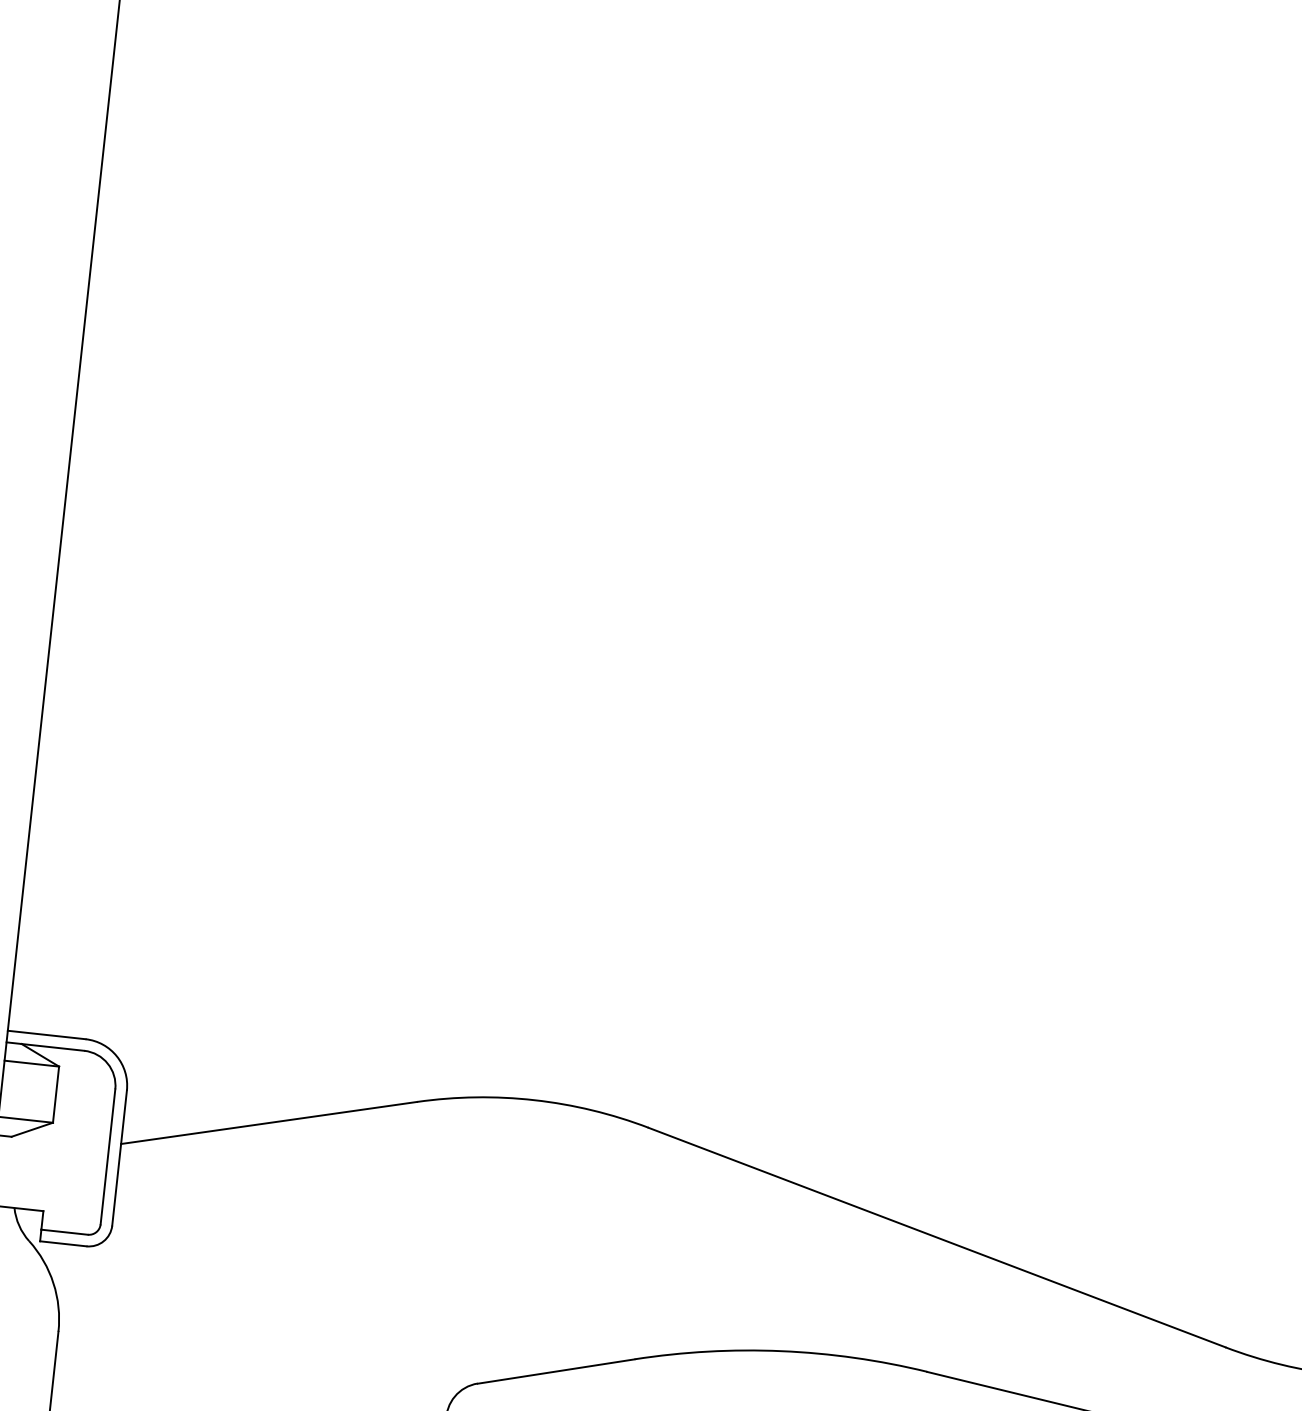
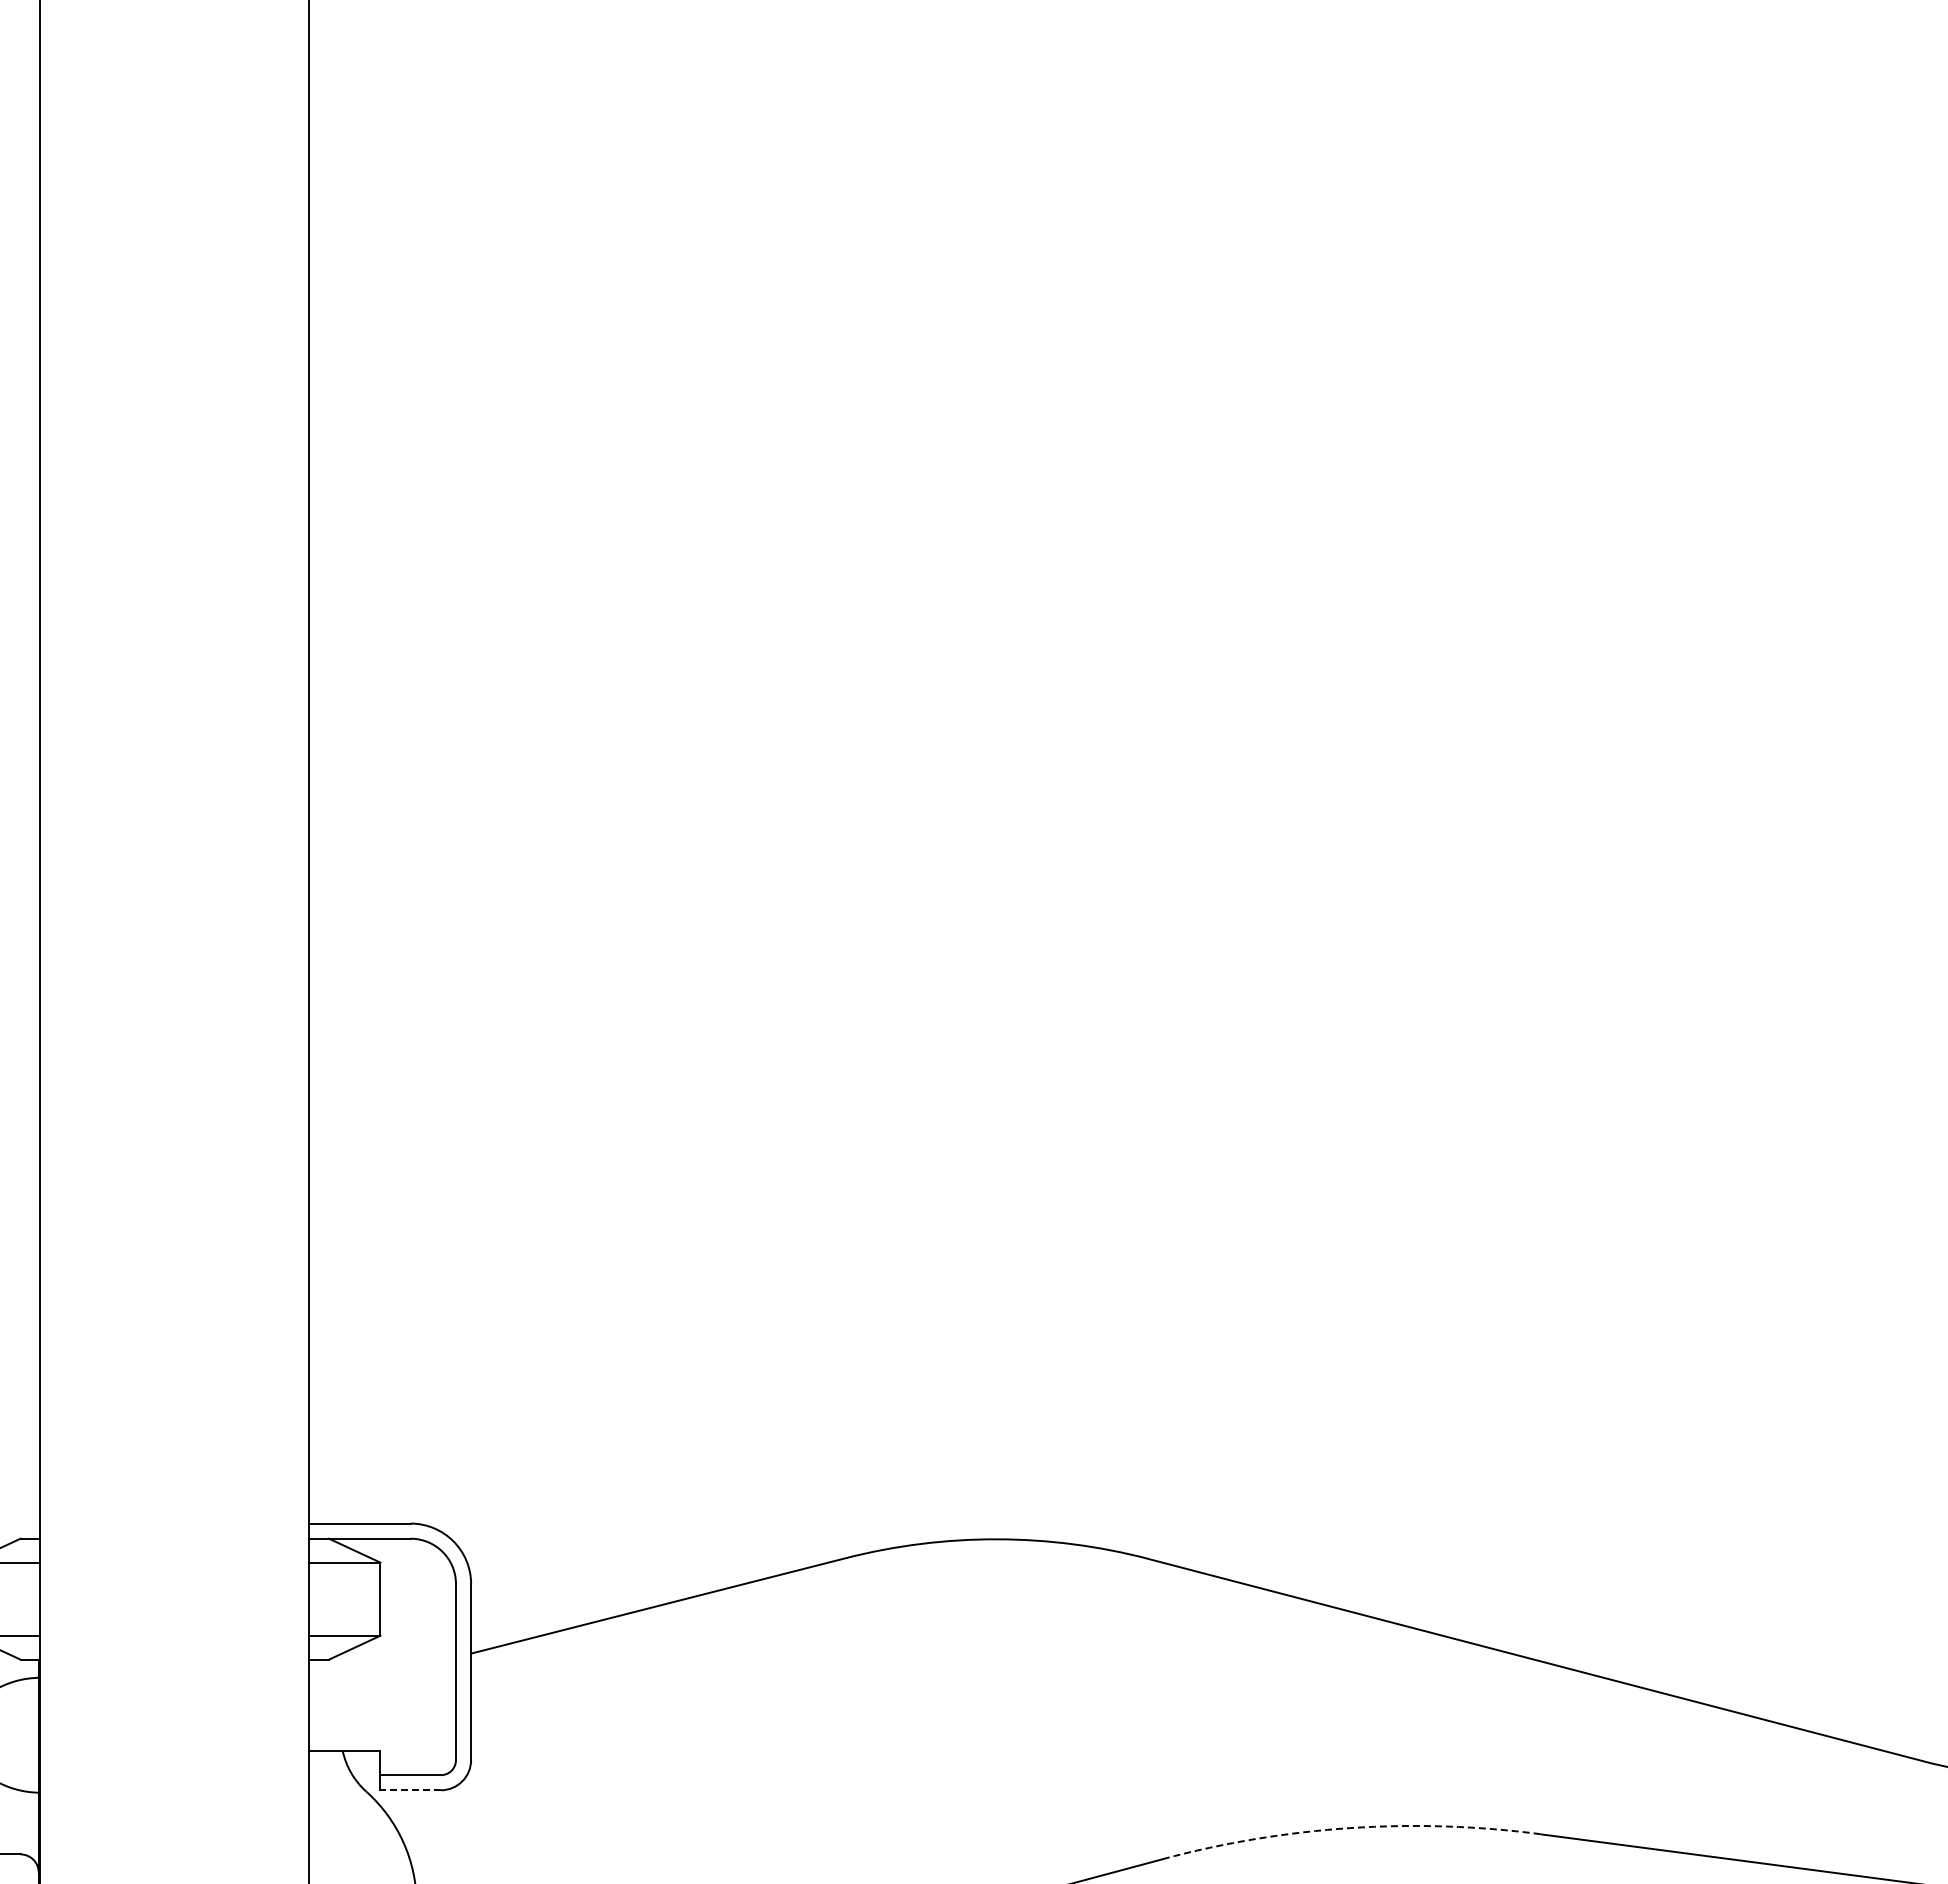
line: (63, 1243) -> (410, 1790), solid -> dashed
arc: (781, 1351) -> (1350, 1828), solid -> dashed

